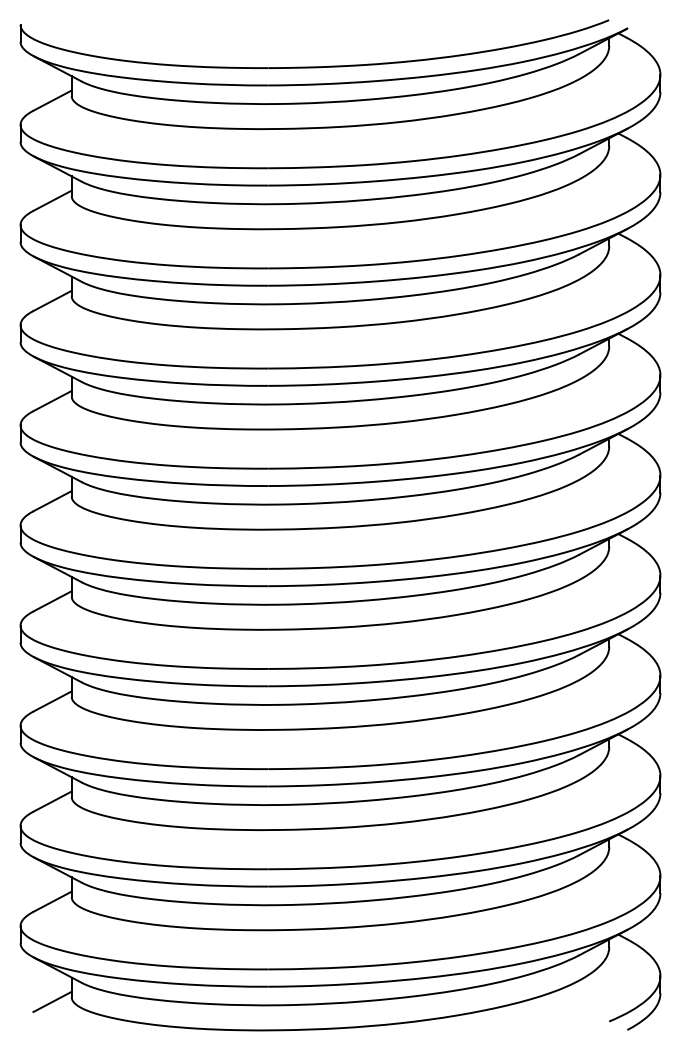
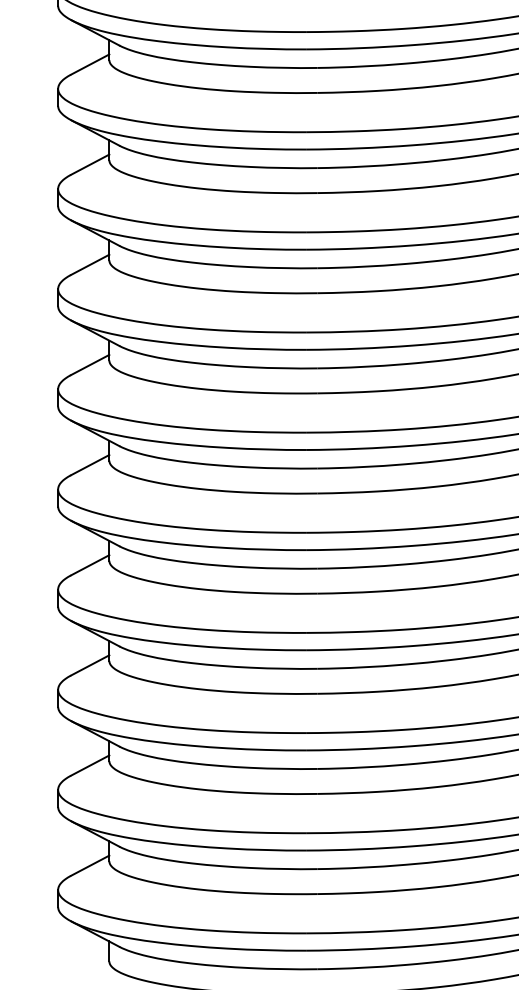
line: (52, 1001) -> (90, 965), removed

